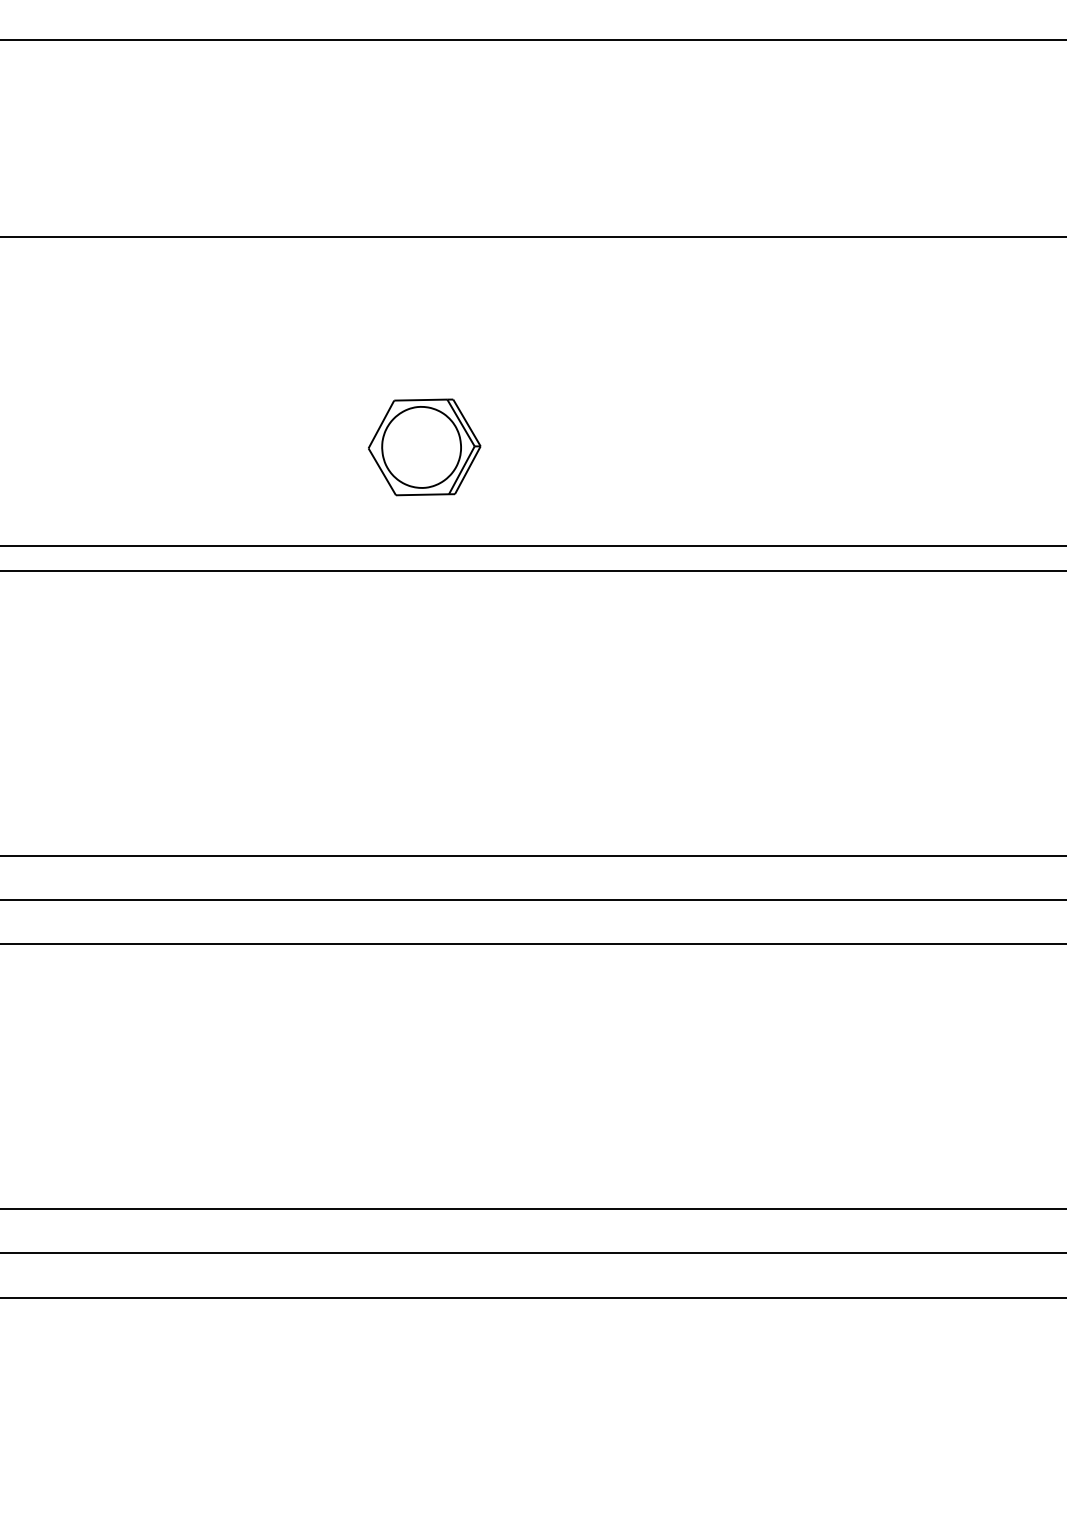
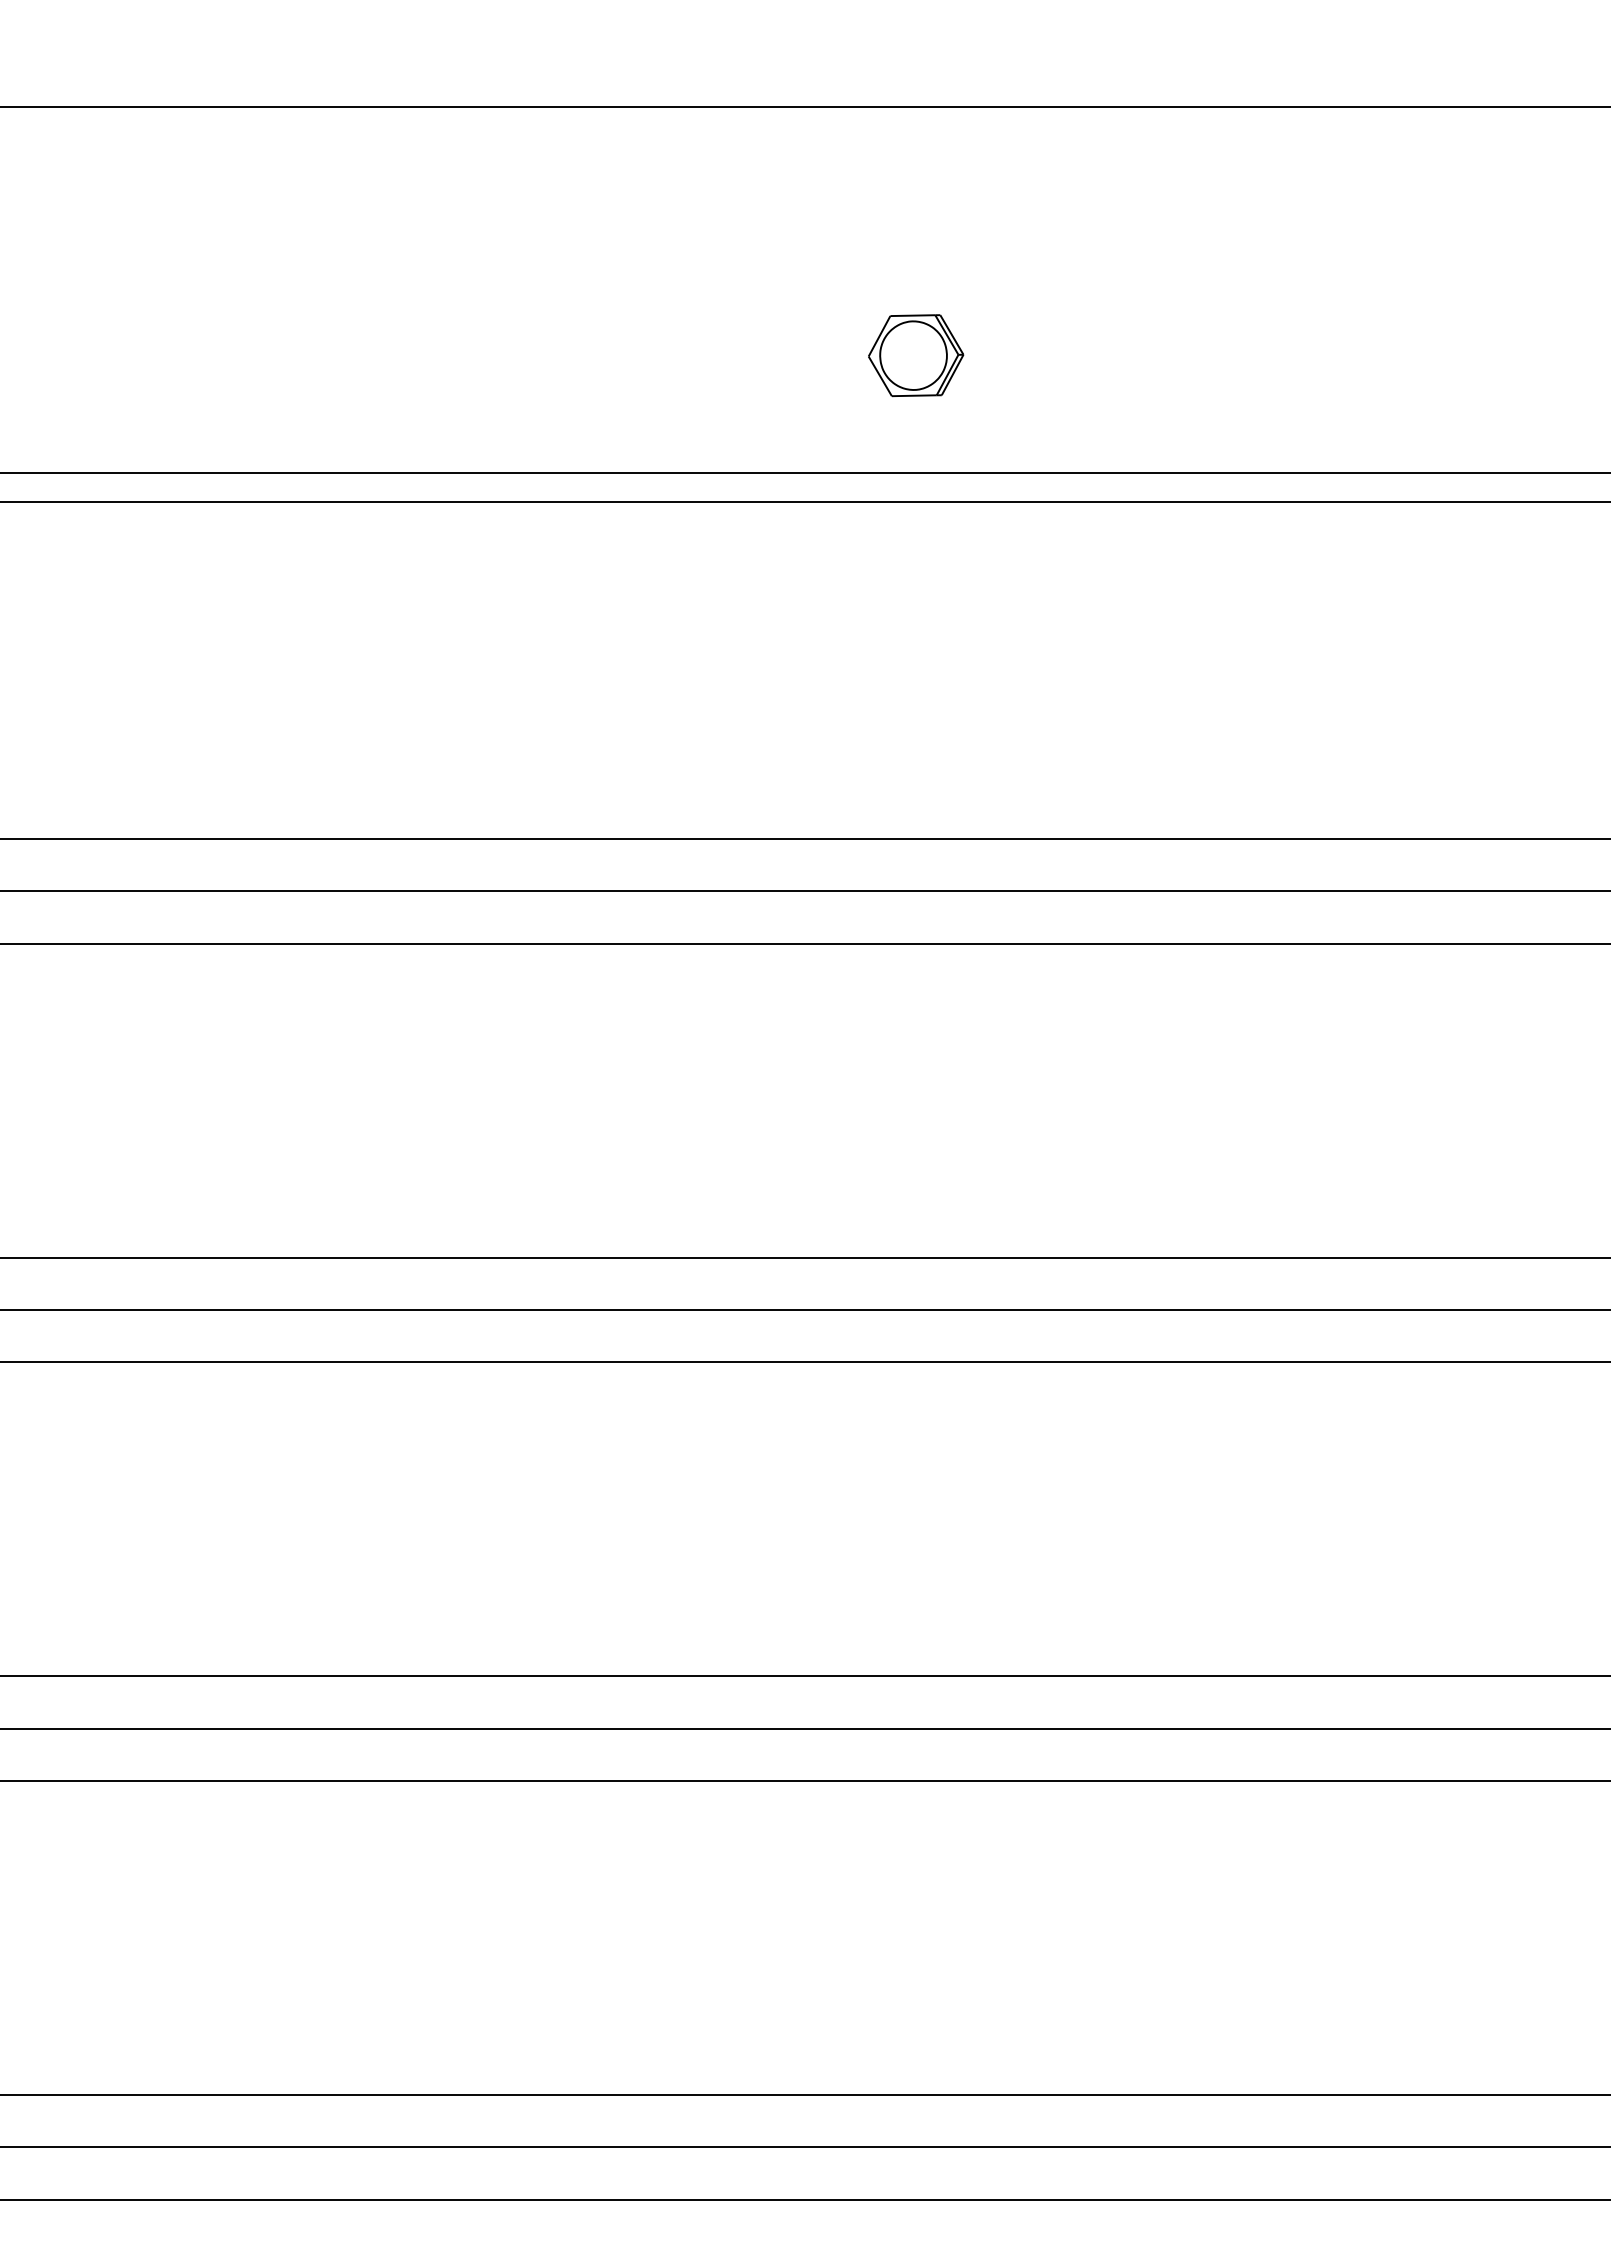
part: (425, 447) -> (916, 355), size x0.71

